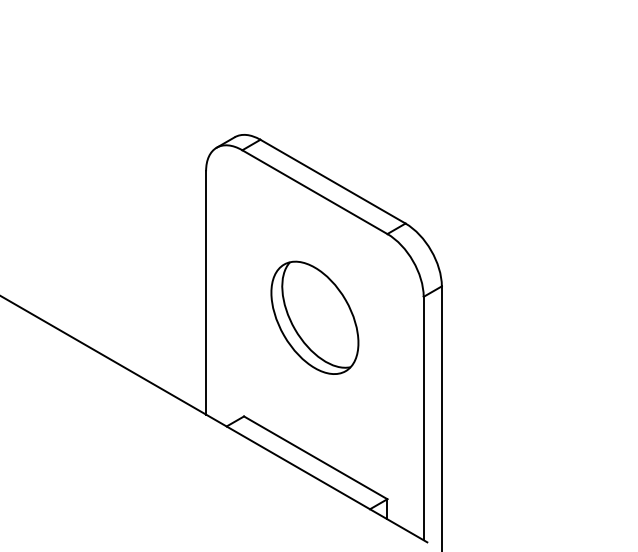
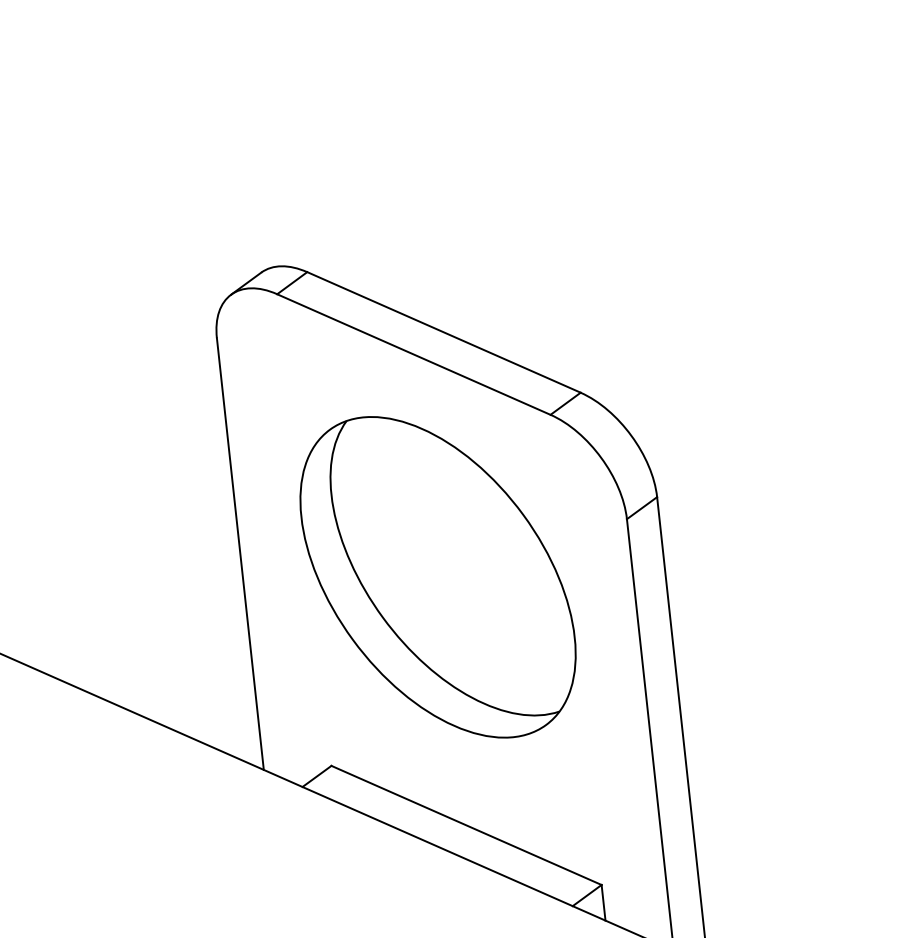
part: (314, 317) -> (437, 576), size x1.67

